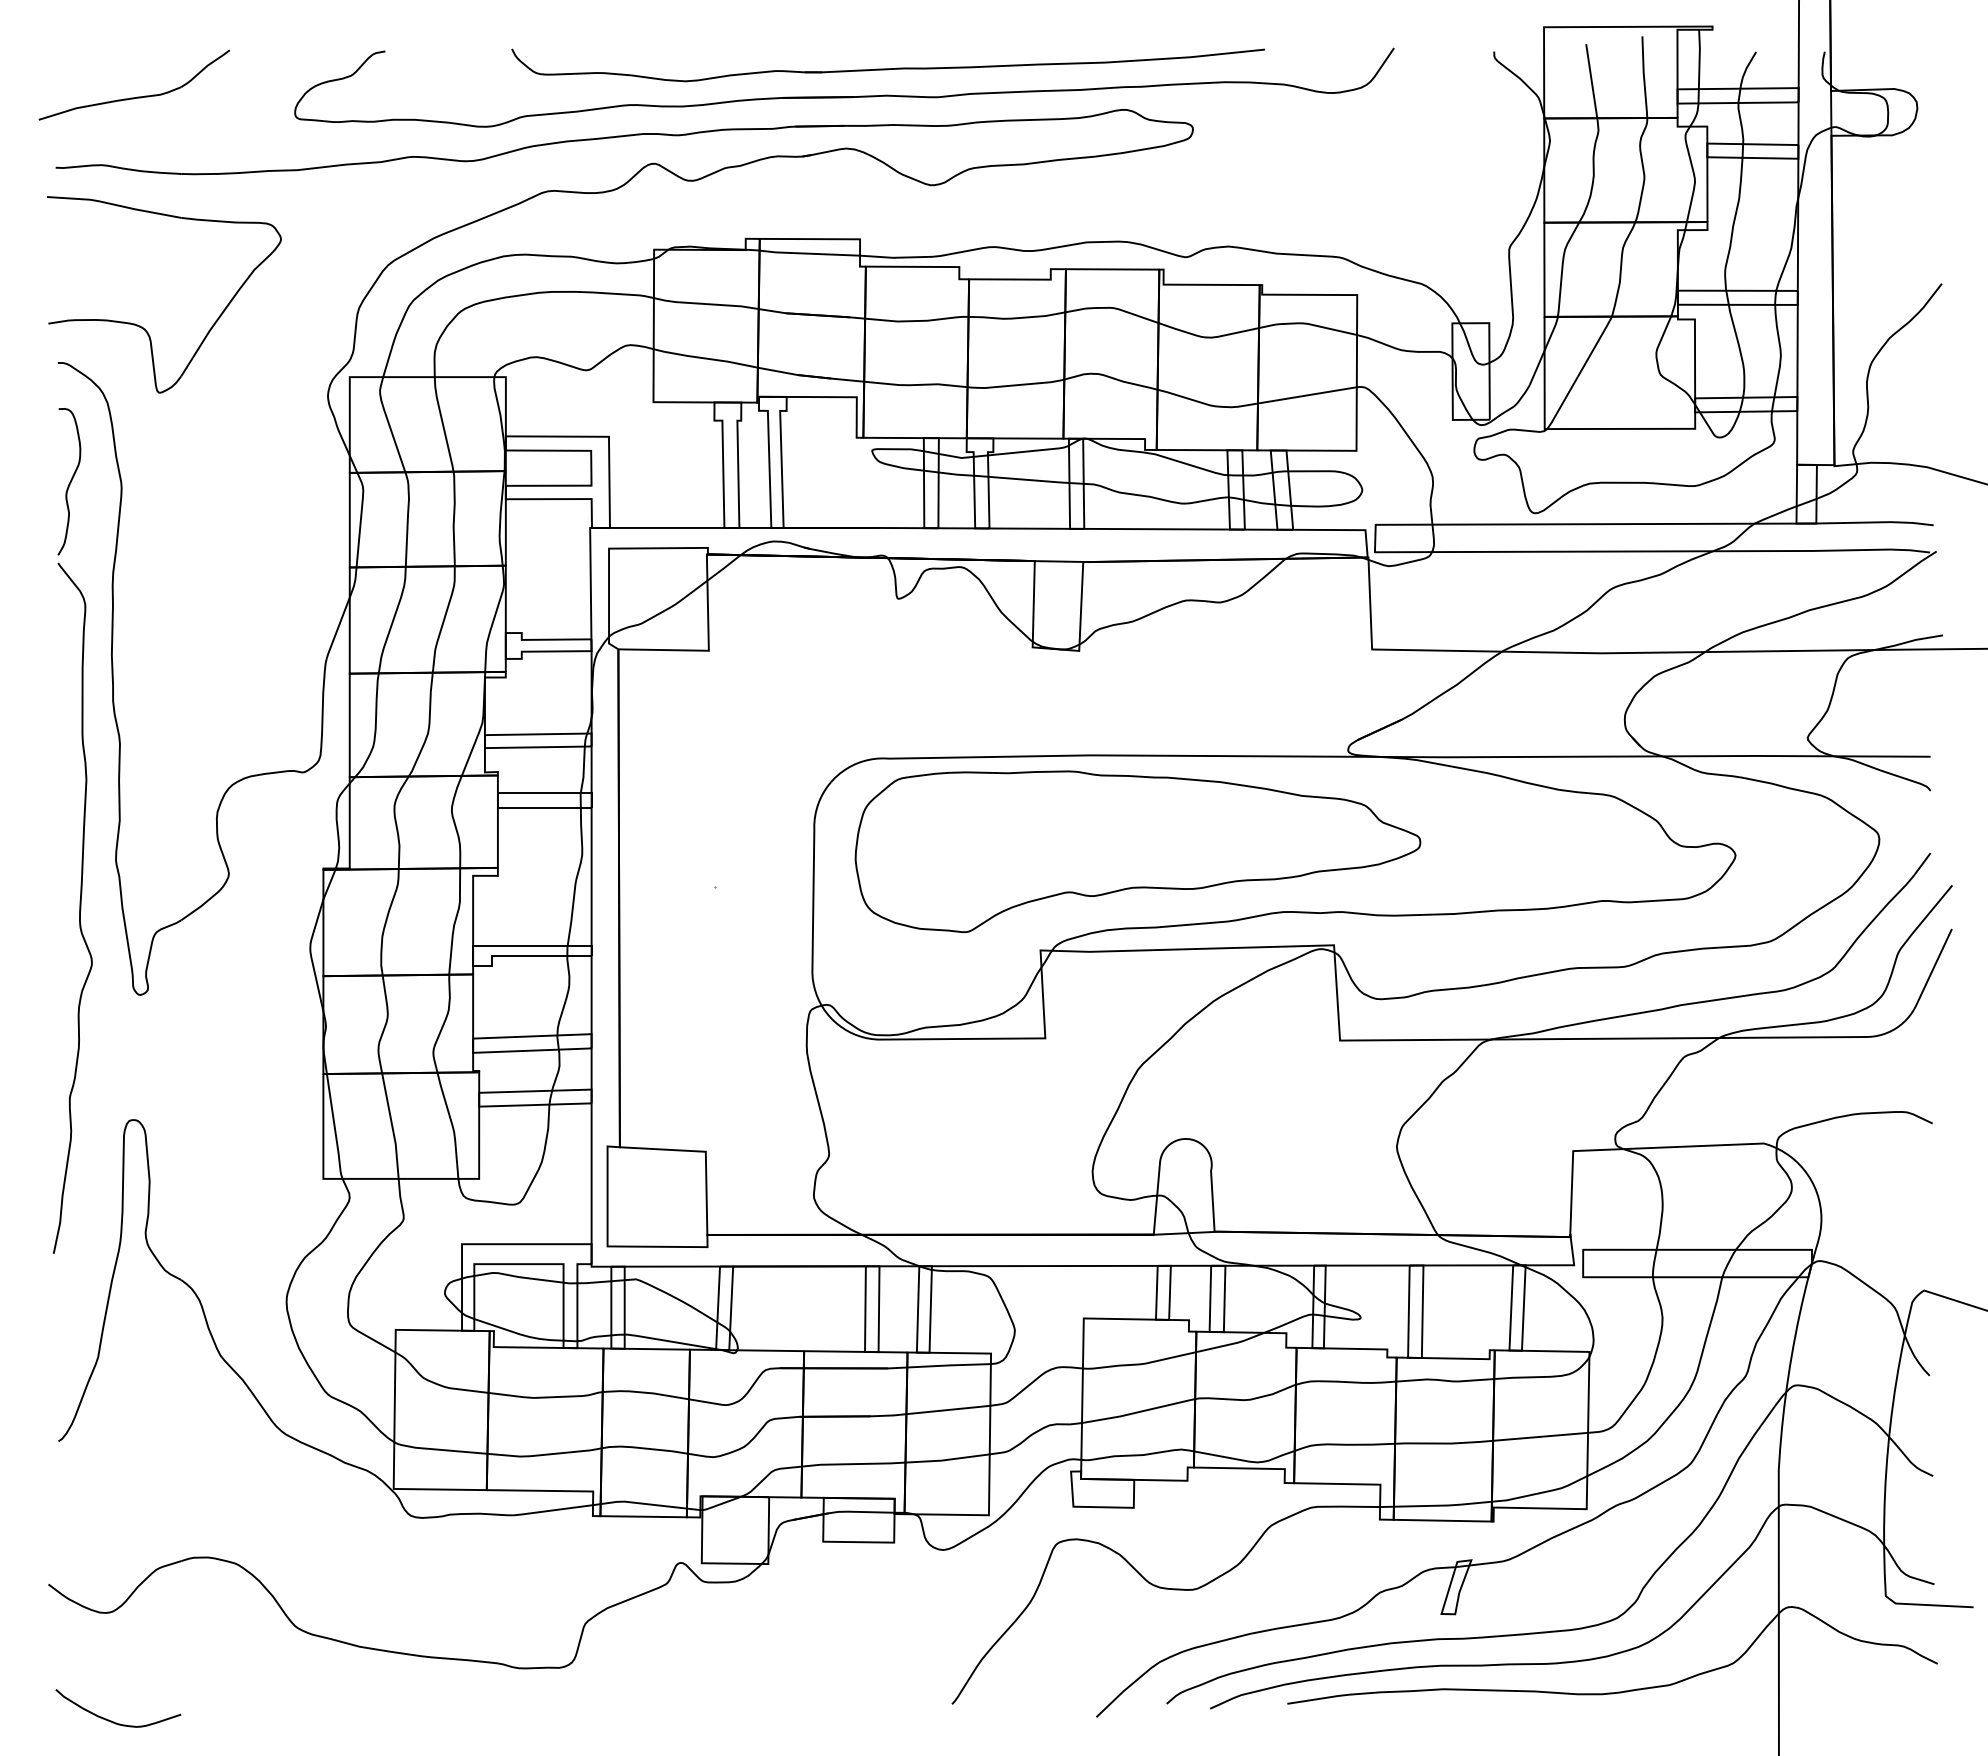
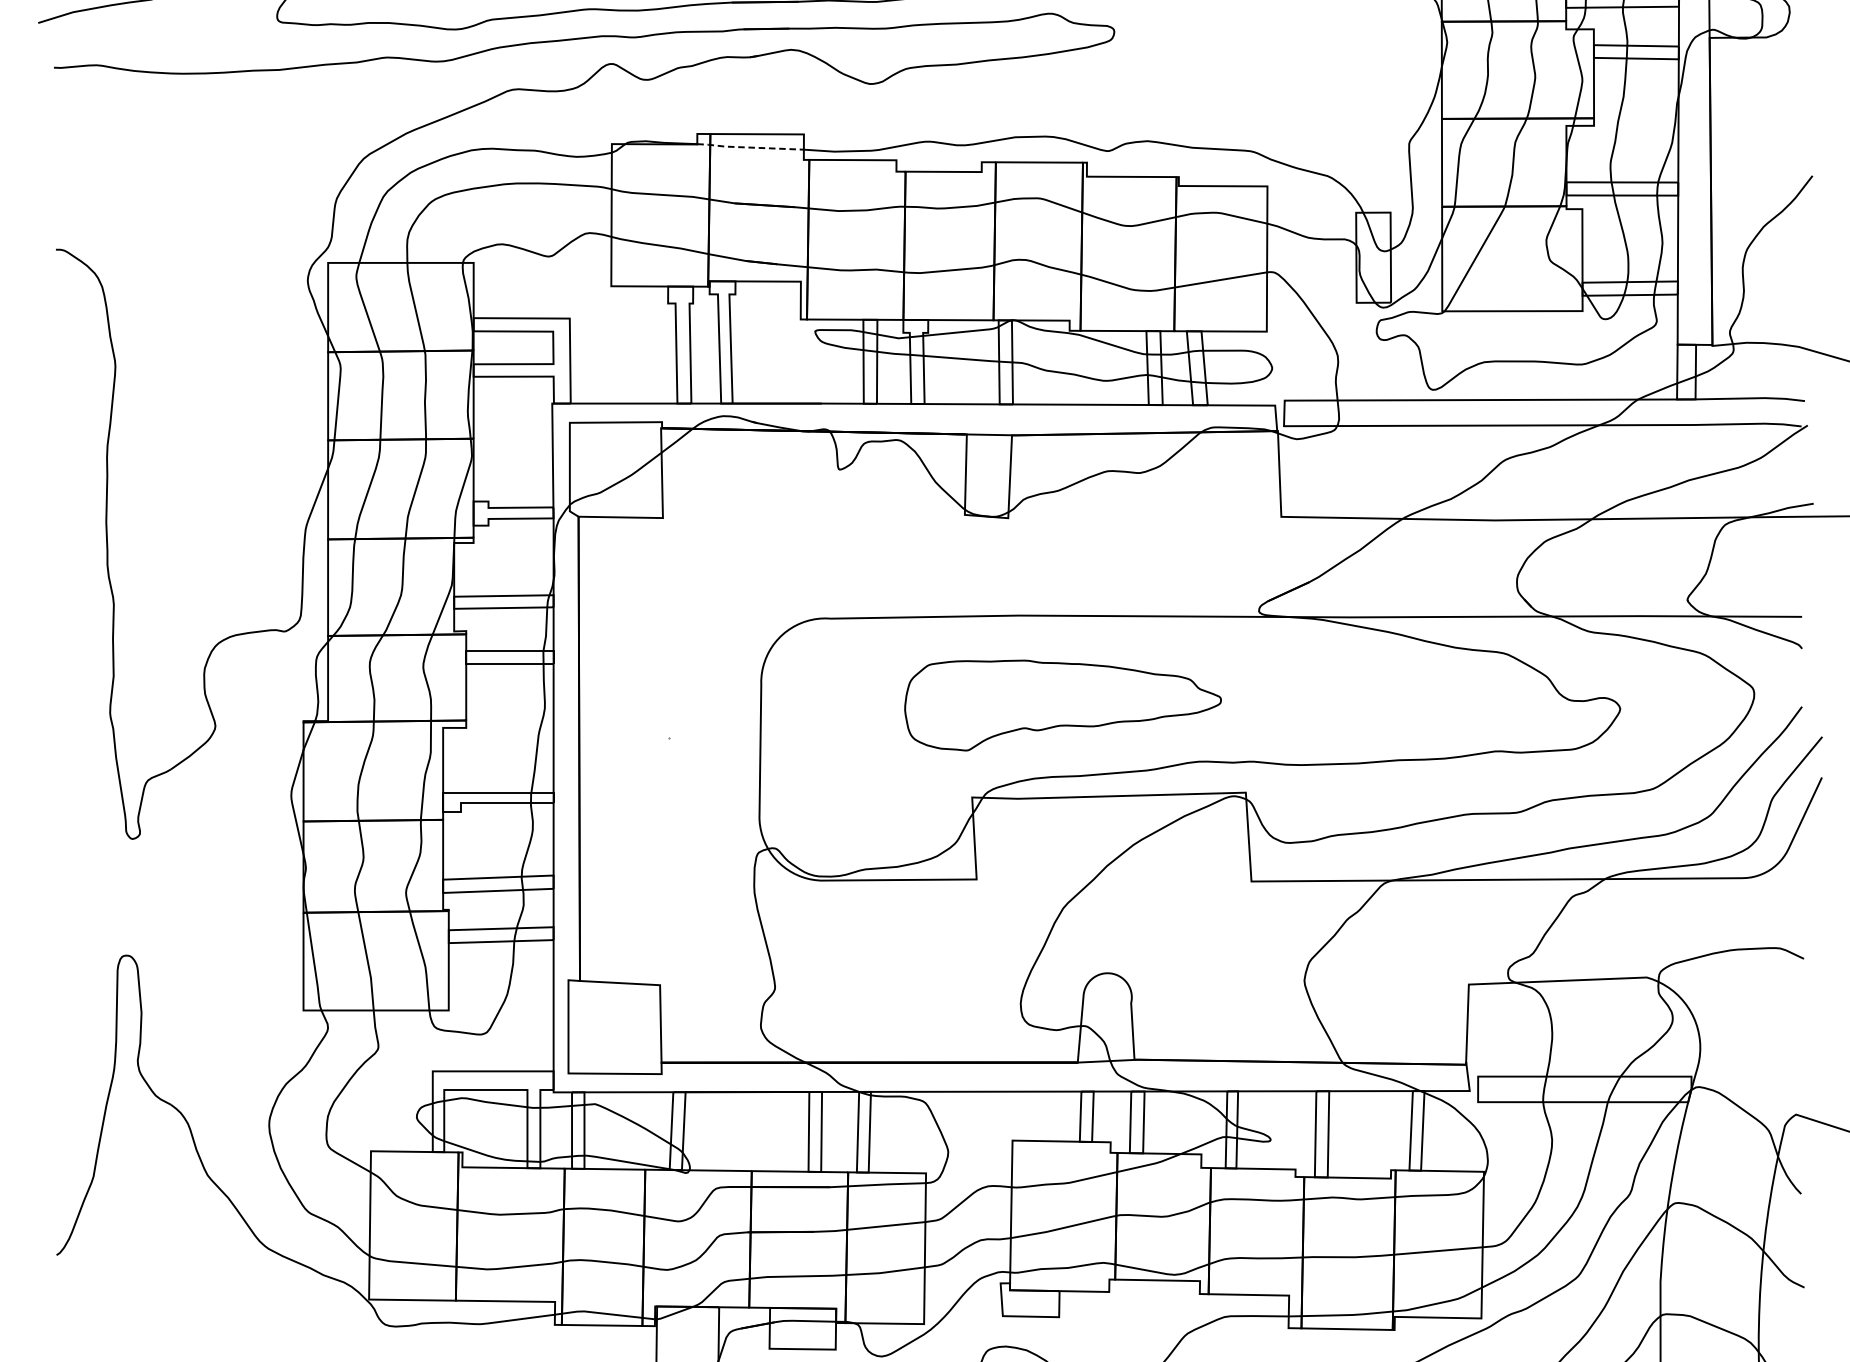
line: (801, 253) -> (749, 147), solid -> dashed
part: (142, 326) -> (134, 215), removed
part: (82, 833) -> (78, 688), removed
part: (1137, 851) -> (1062, 705), size x0.6

